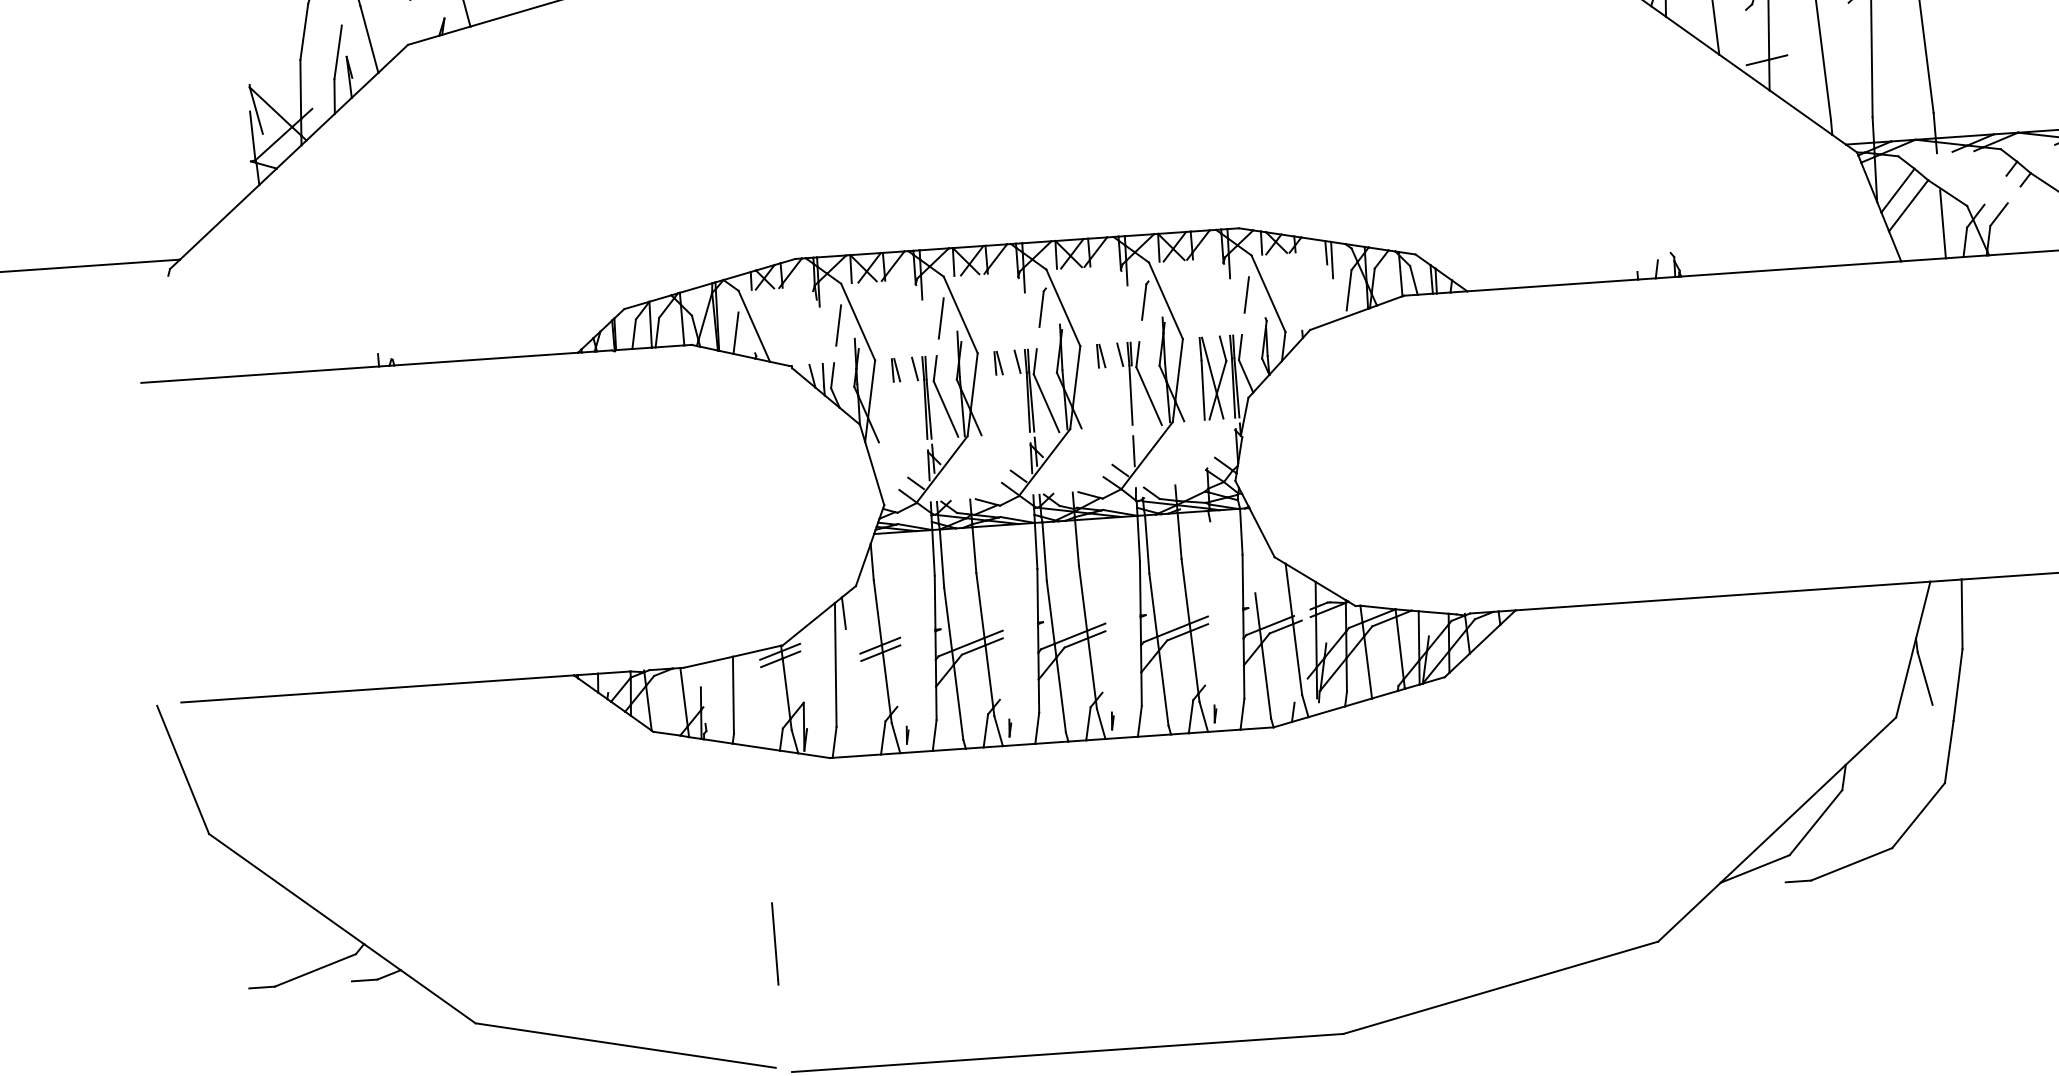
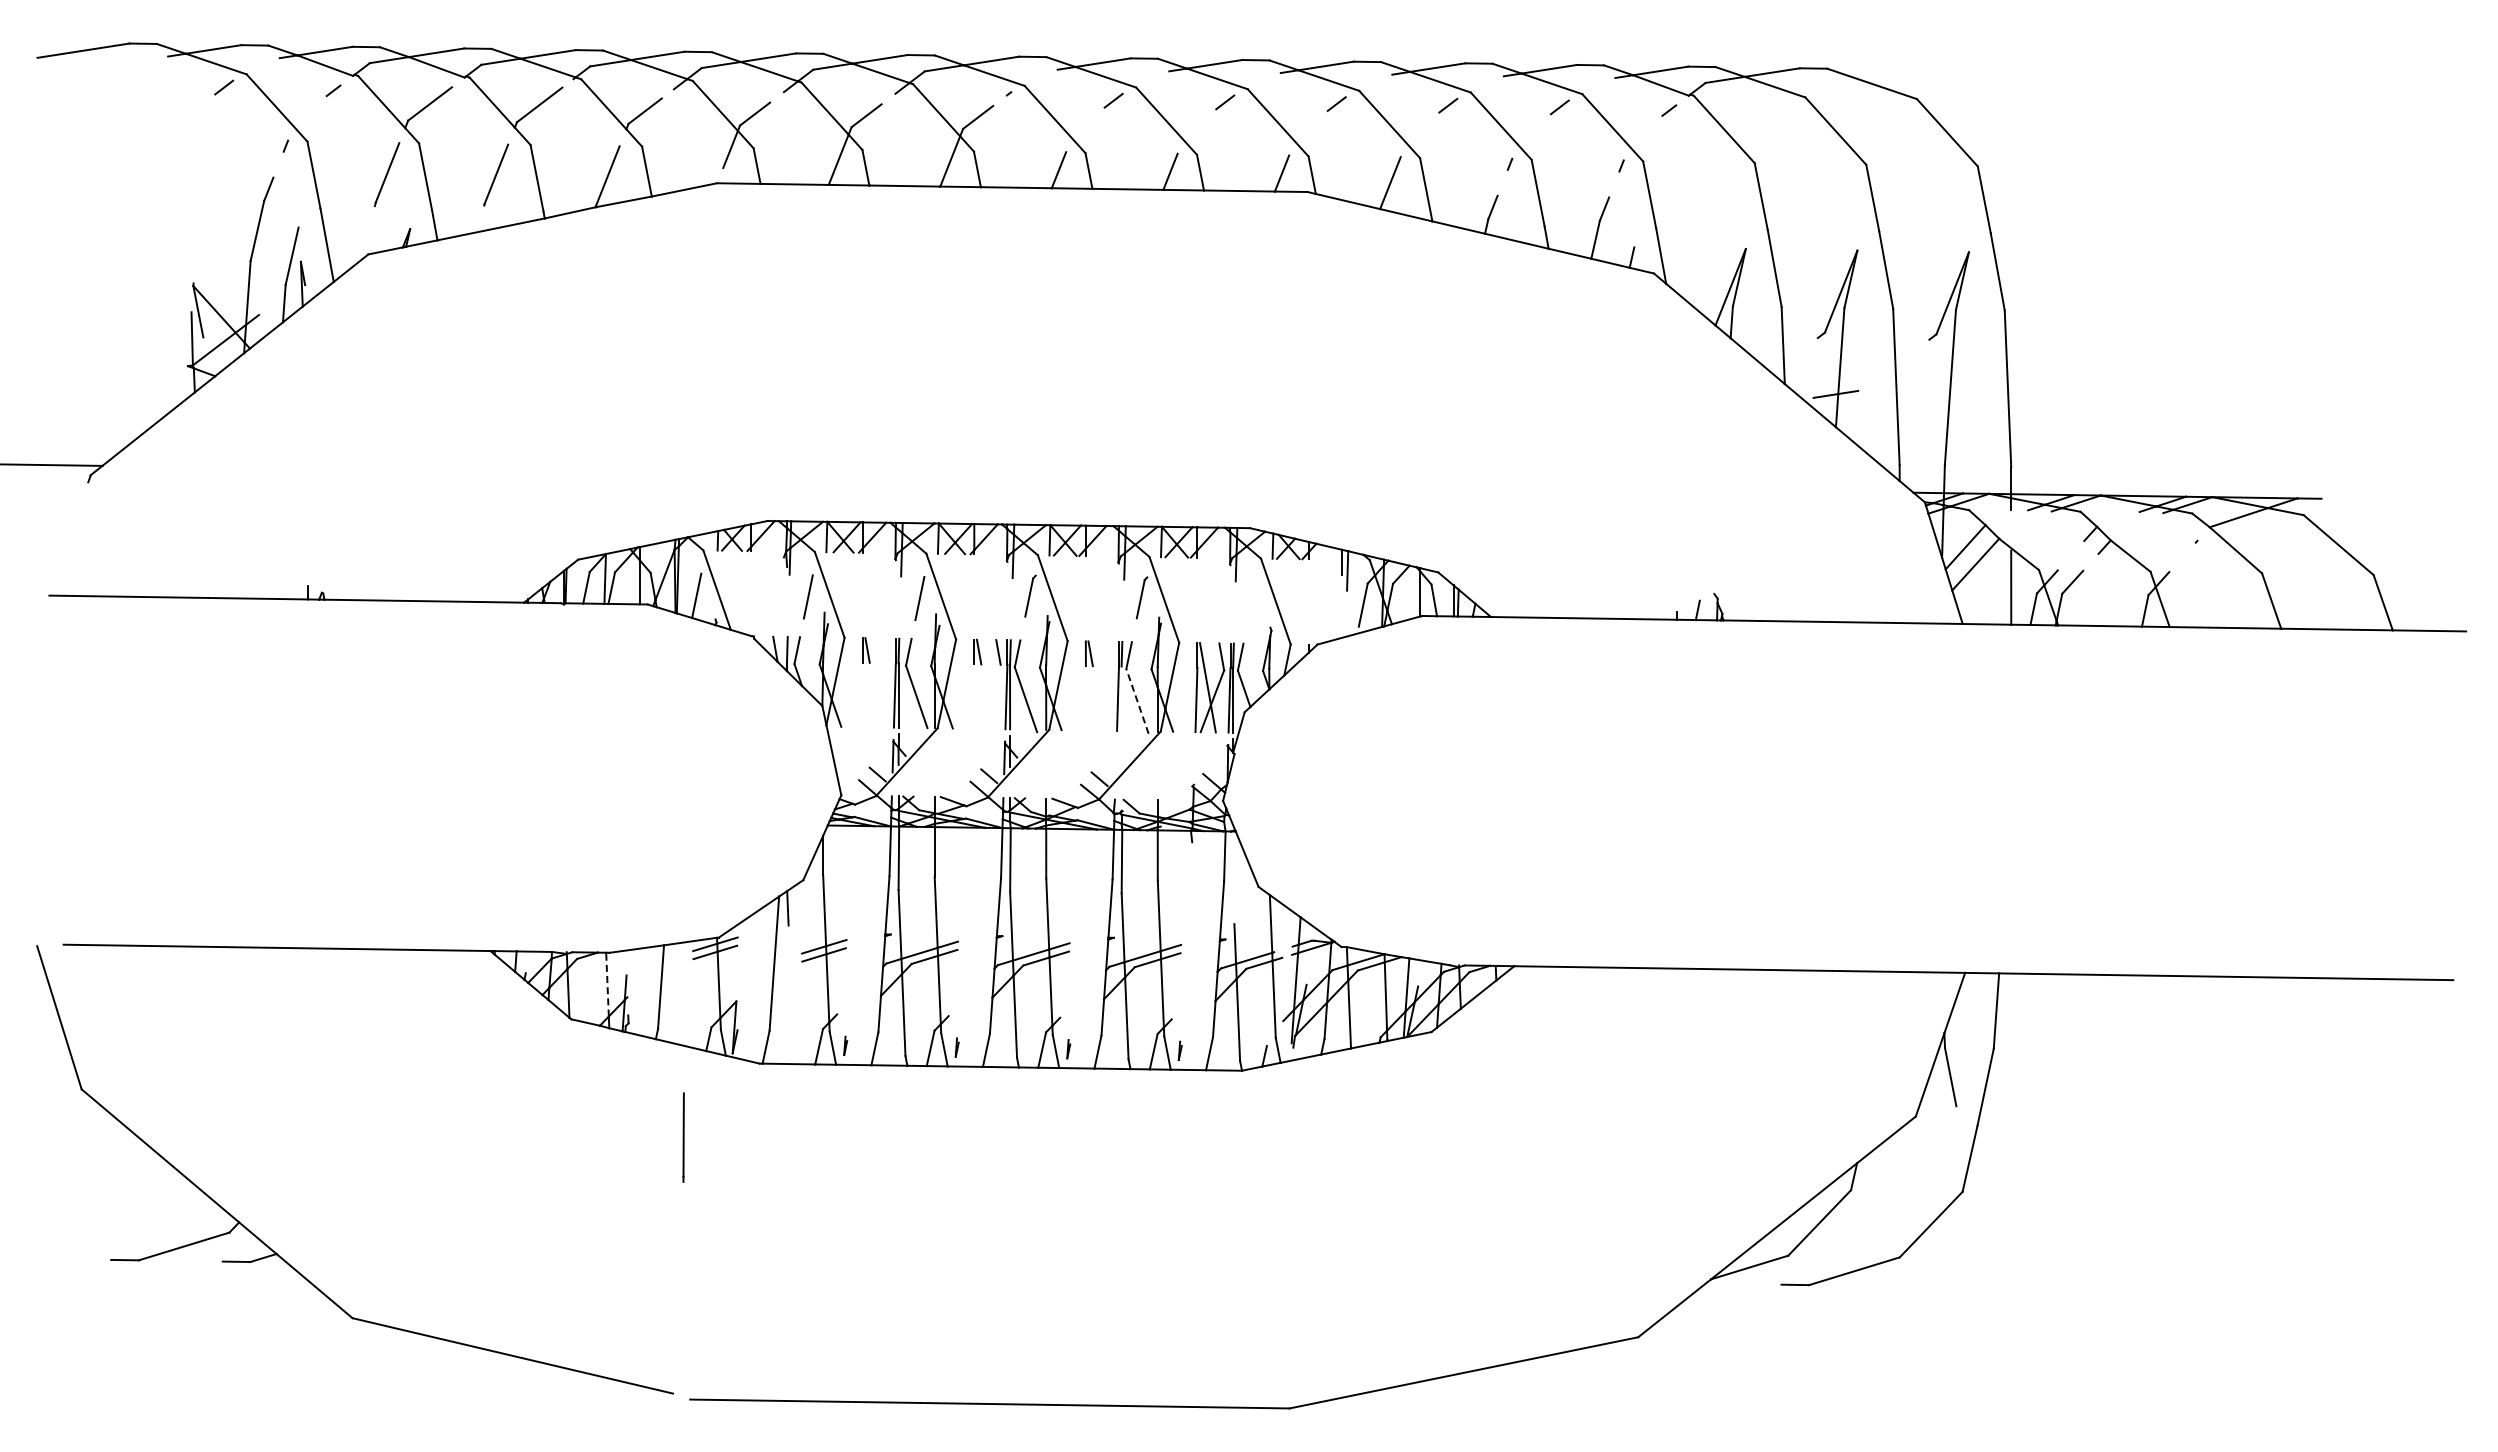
line: (1246, 294) -> (1252, 600), removed
line: (1119, 354) -> (1109, 653), removed
line: (914, 368) -> (886, 650), removed
line: (1149, 395) -> (1137, 700), solid -> dashed
line: (1133, 451) -> (1115, 759), removed
line: (684, 697) -> (607, 984), solid -> dashed
line: (775, 943) -> (683, 1137), moved

